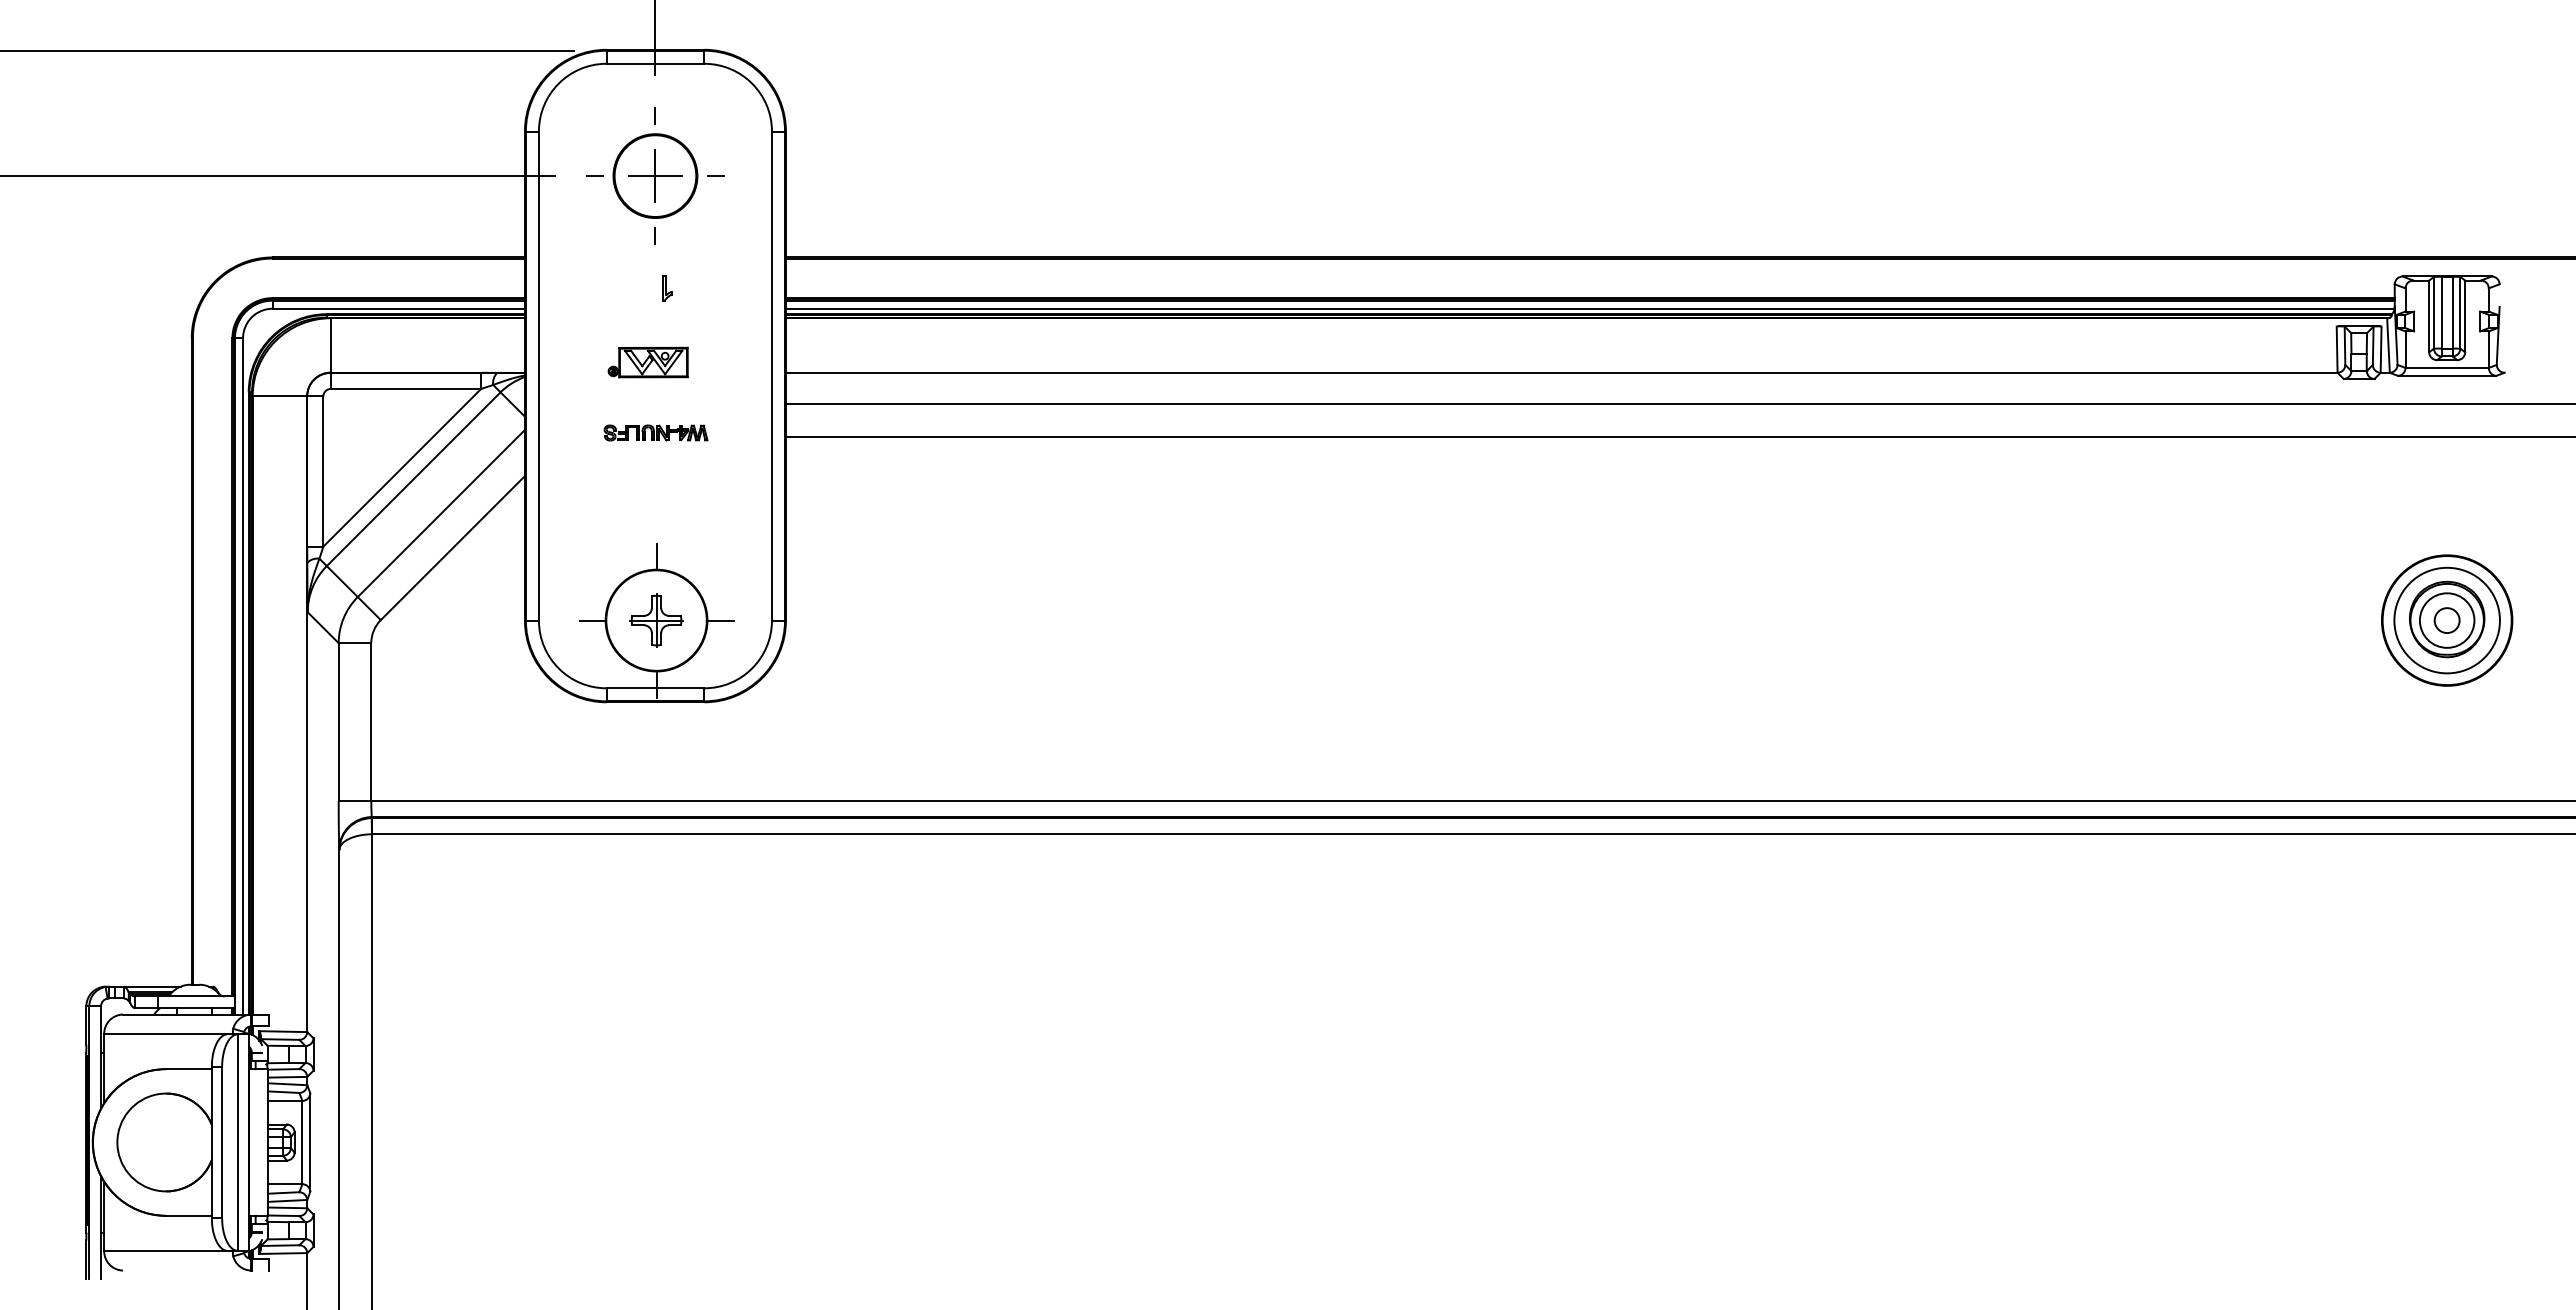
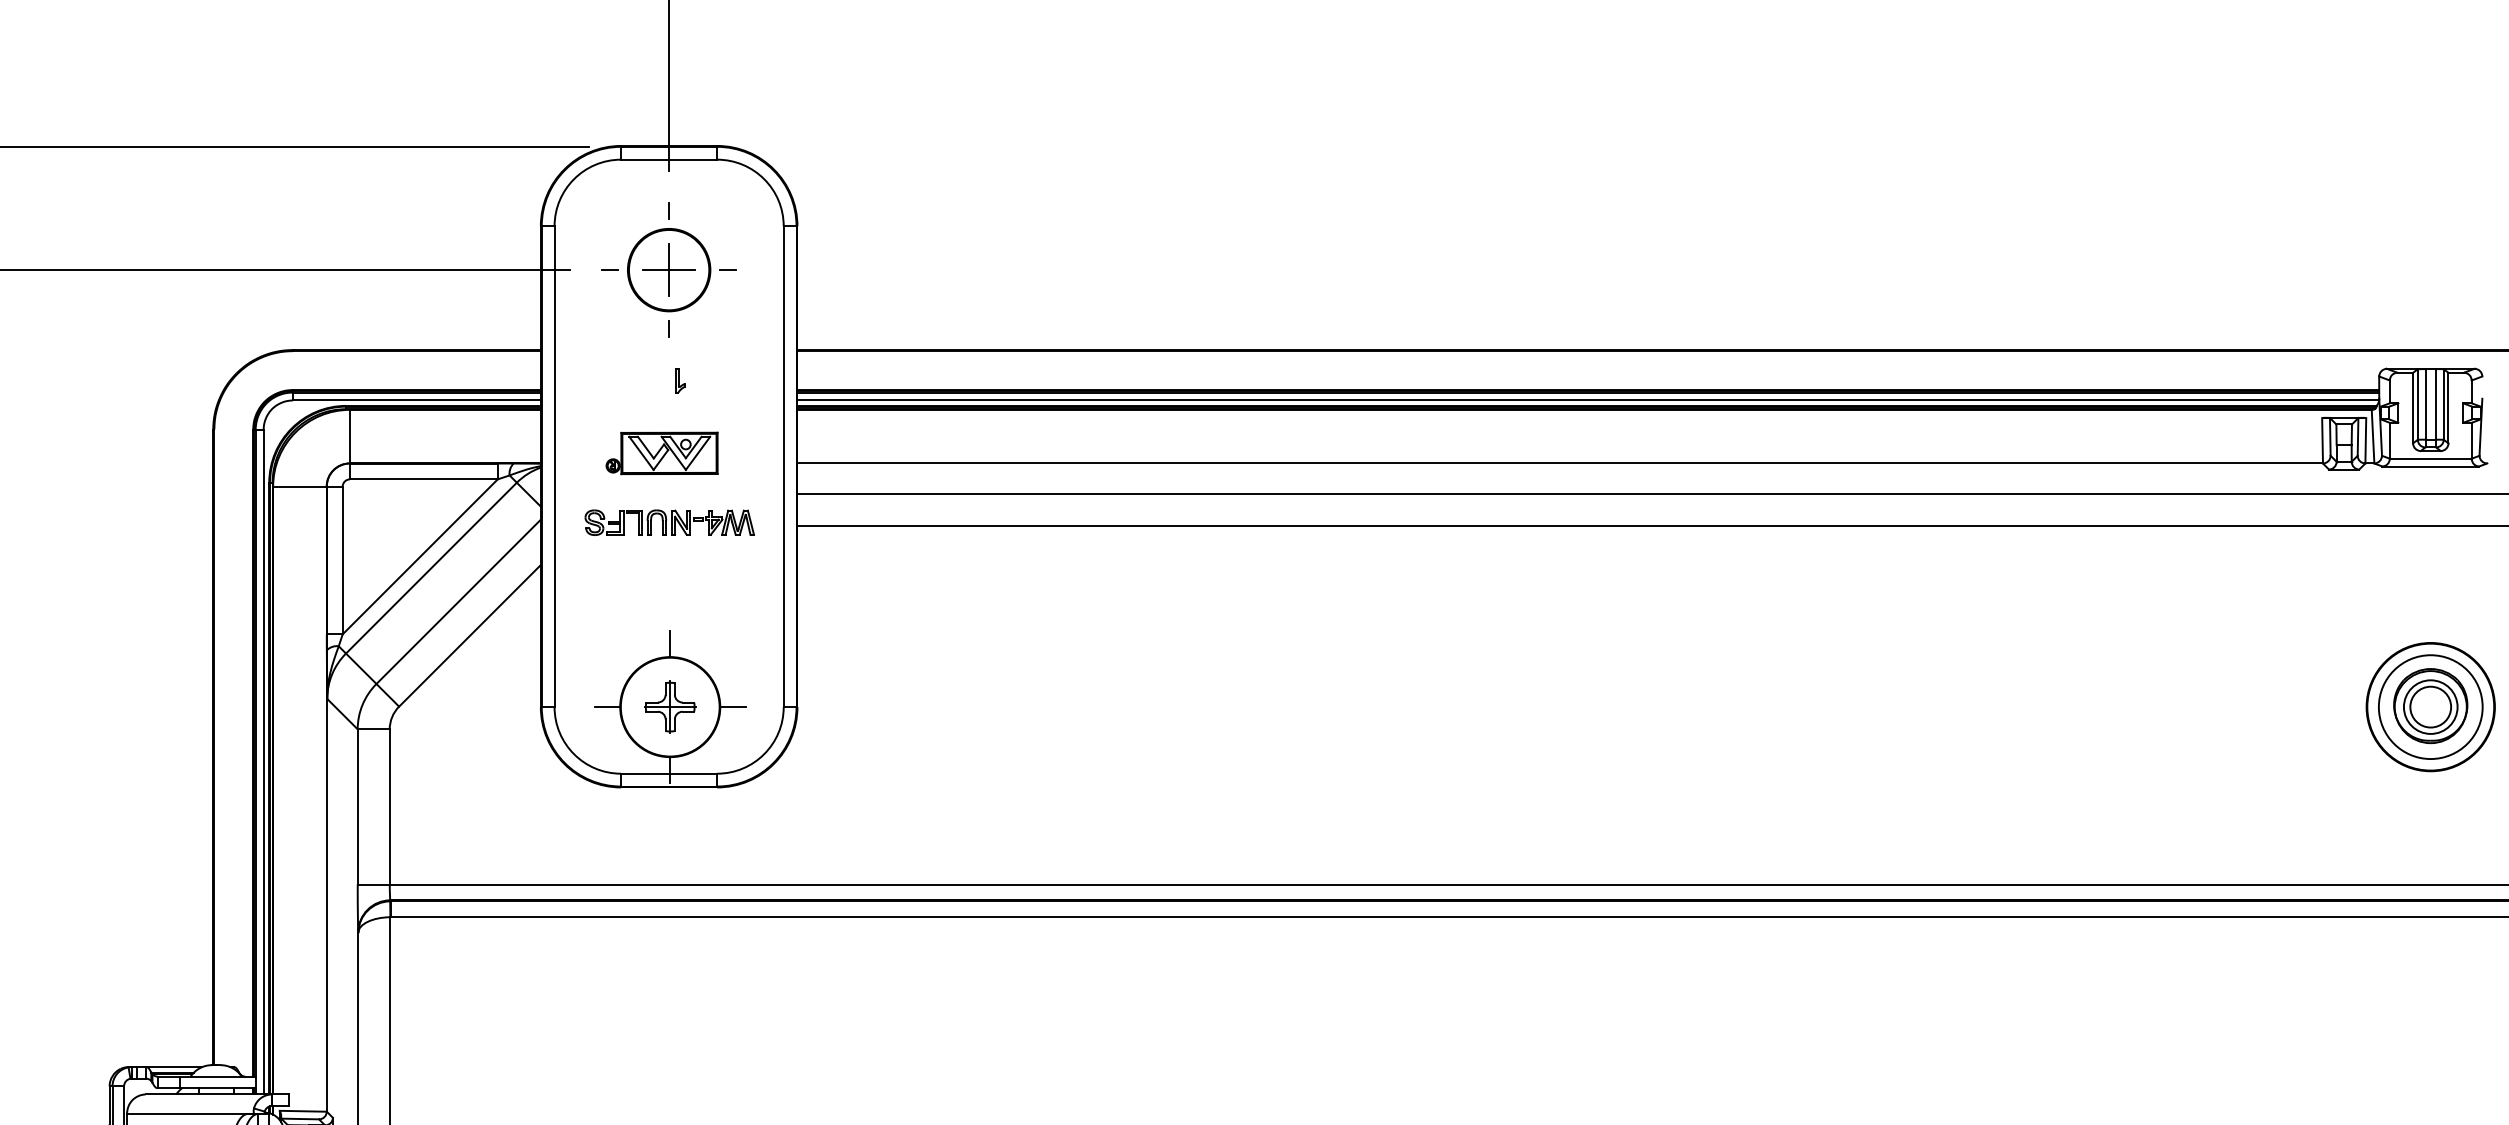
part: (647, 362) -> (661, 453), size x1.43
part: (655, 432) -> (669, 522), size x1.67
circle: (2446, 620) -> (2430, 707), size x1.67

